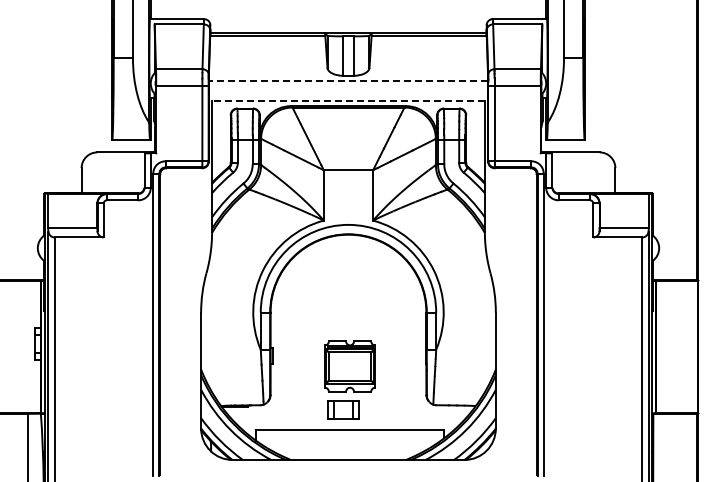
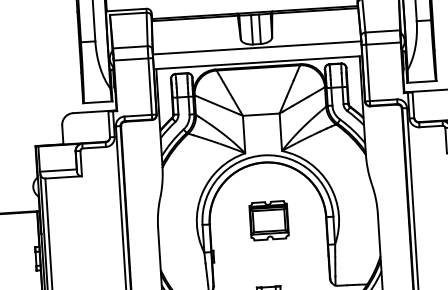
line: (348, 80) -> (257, 47), dashed -> solid
line: (347, 100) -> (257, 62), dashed -> solid
part: (349, 366) -> (268, 220), moved

